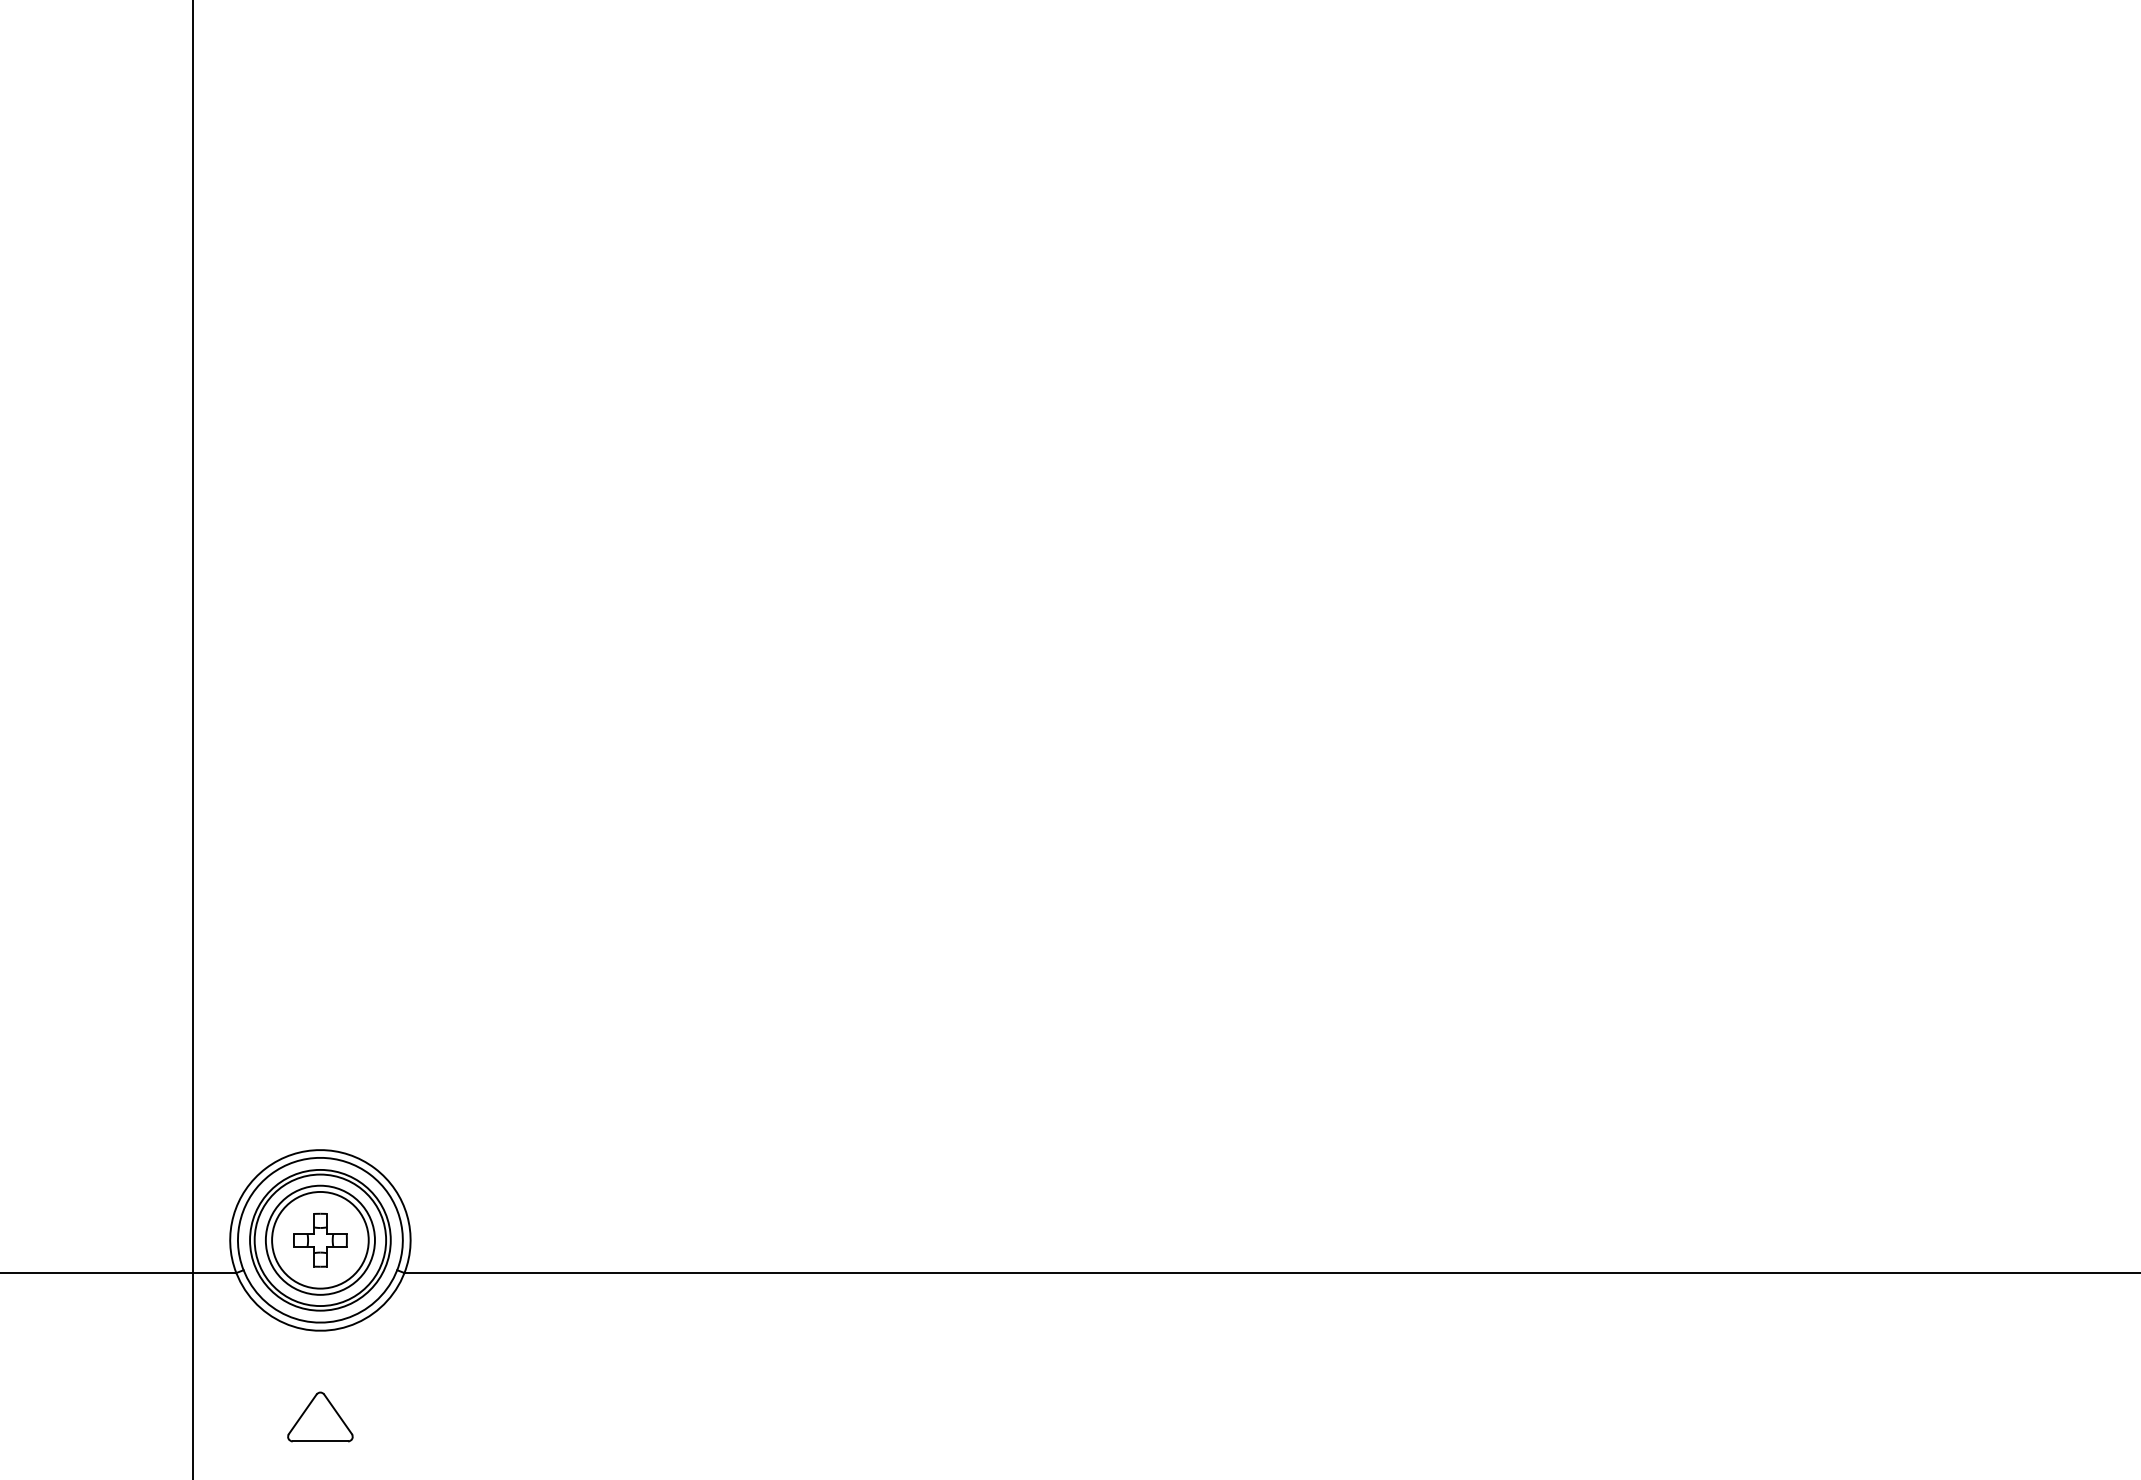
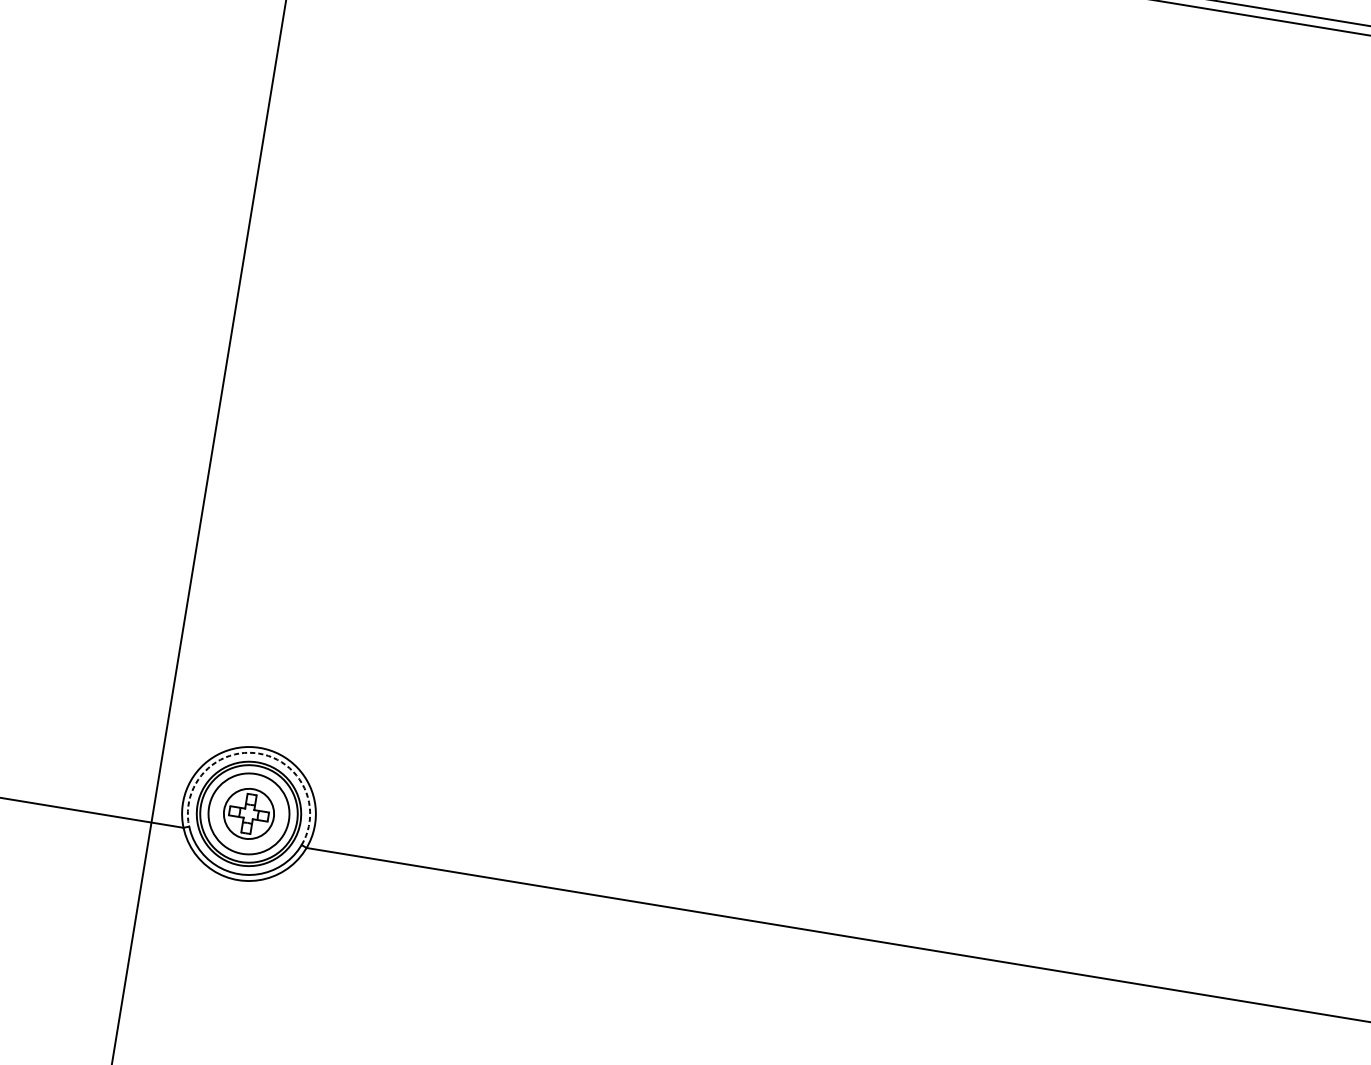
arc: (320, 1157) -> (258, 753), solid -> dashed
circle: (320, 1239) -> (249, 813), size x0.7
part: (320, 1416) -> (227, 942), removed

